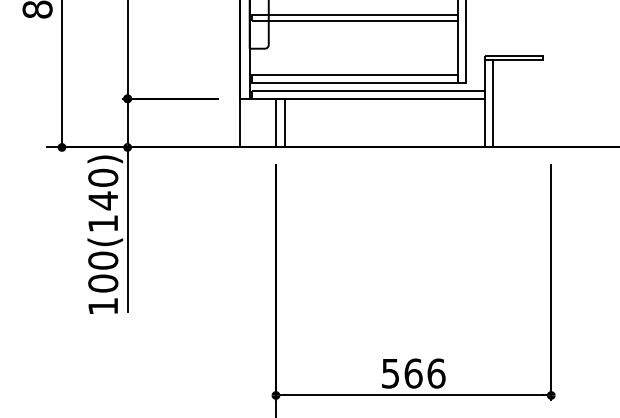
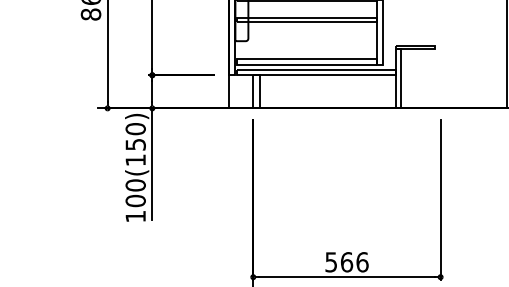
text: (102, 200) -> (135, 144), 100(140) -> 100(150)

